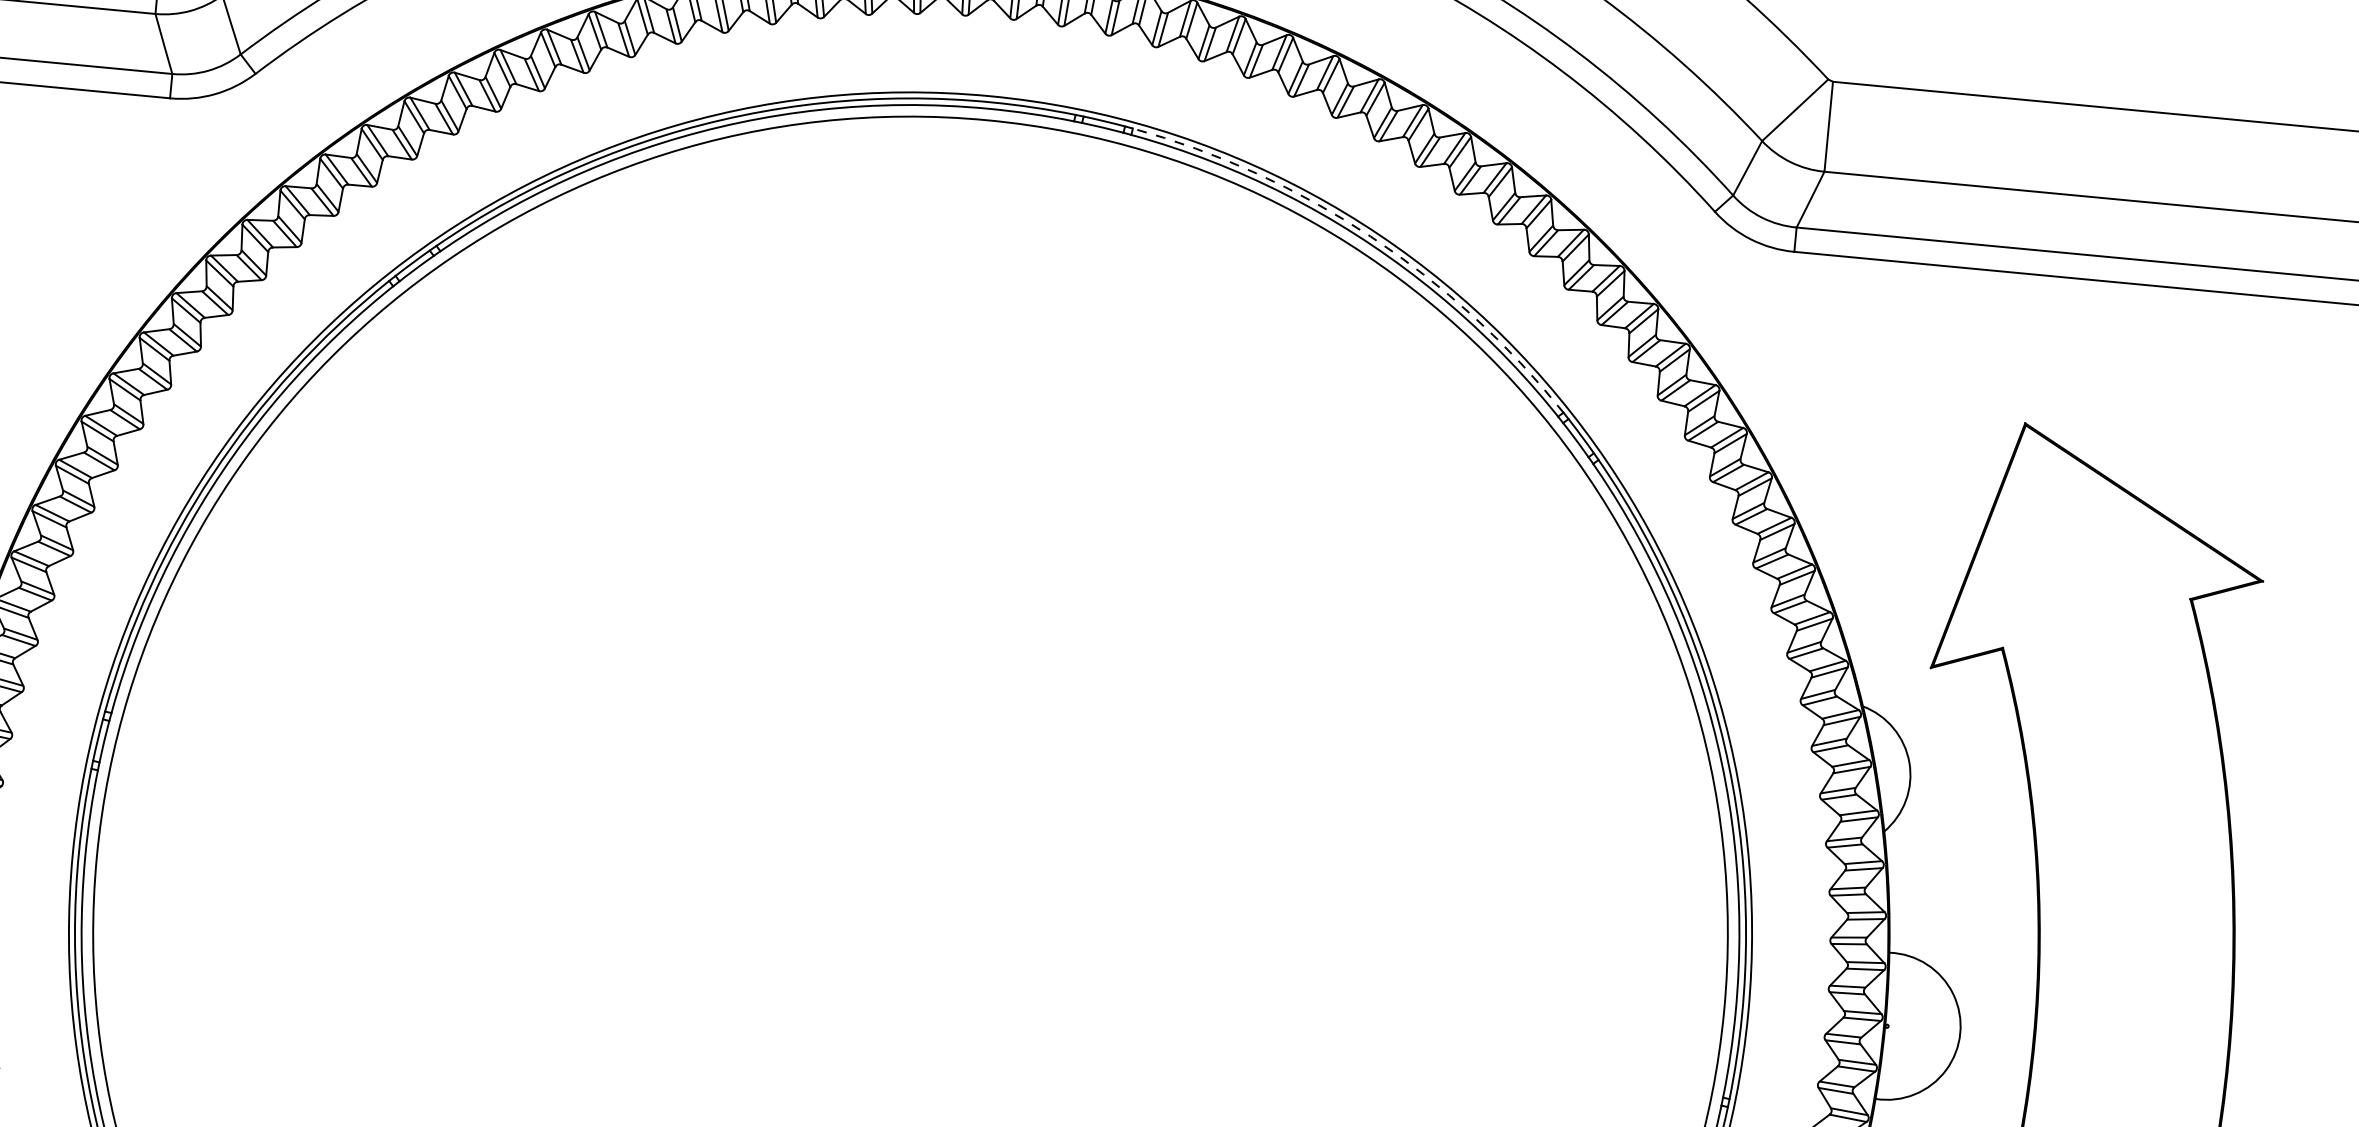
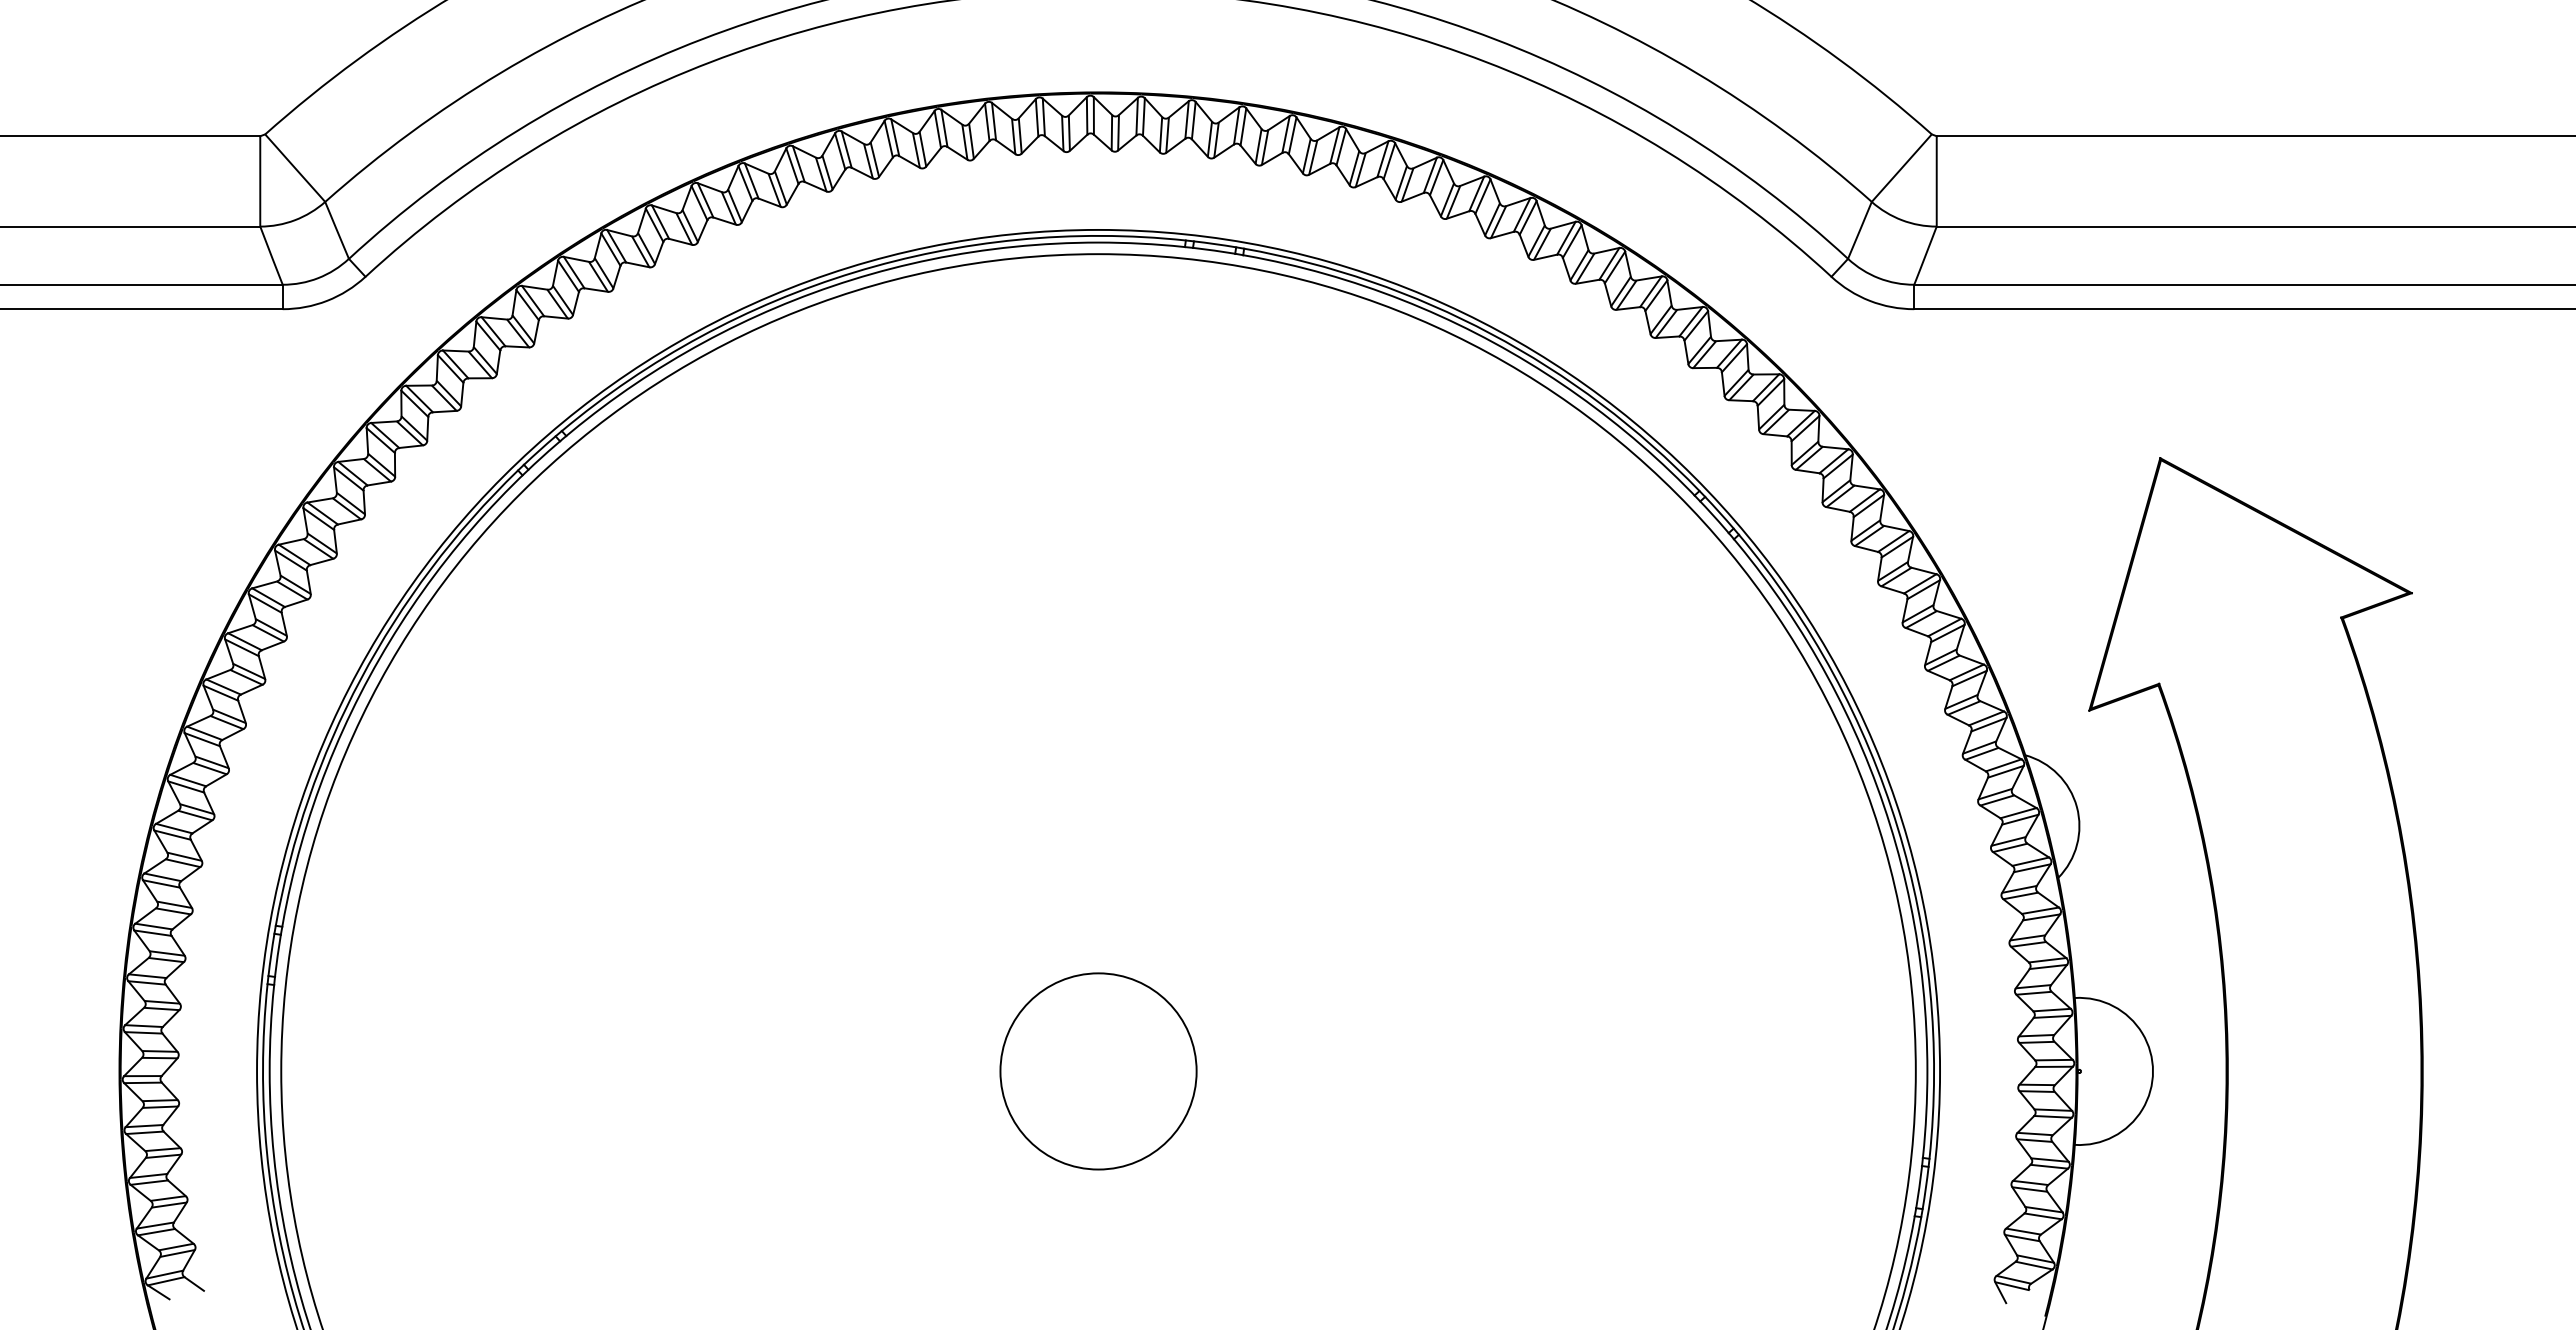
arc: (1371, 236) -> (1491, 333), dashed -> solid
circle: (910, 934) -> (1098, 1071), added

